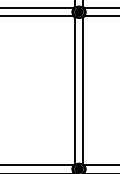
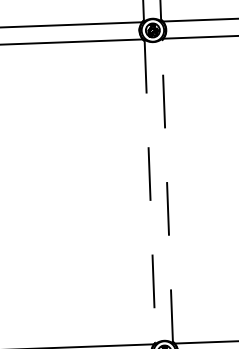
line: (83, 90) -> (167, 190), solid -> dashed
line: (74, 91) -> (149, 193), solid -> dashed

